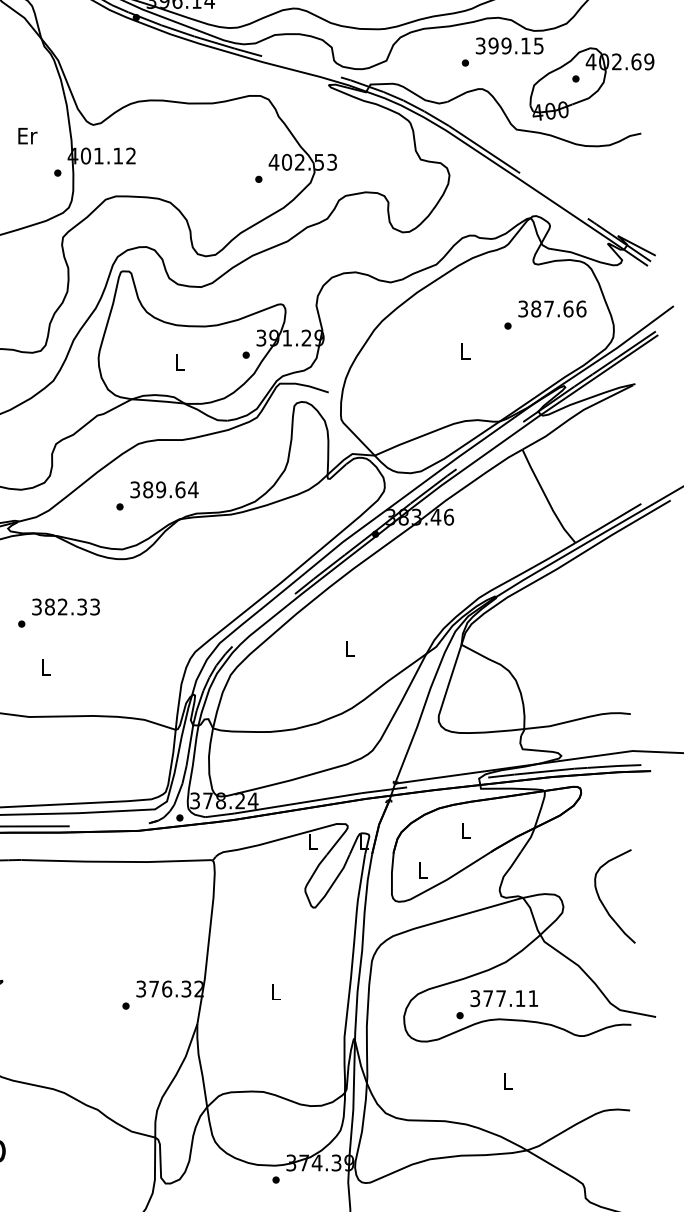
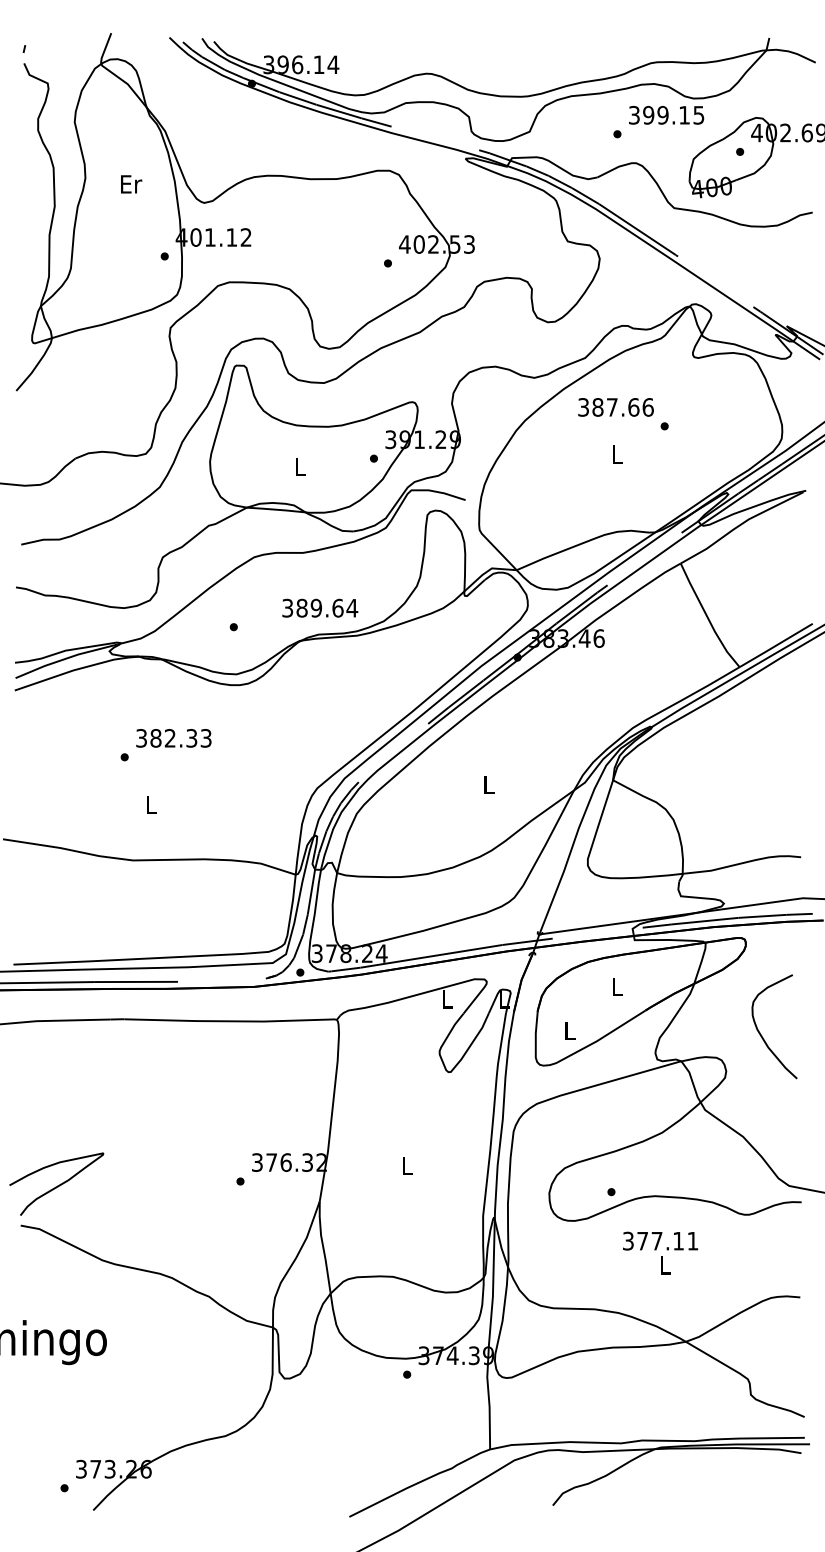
text: (27, 136) -> (131, 184), moved
text: (551, 309) -> (615, 407), moved
text: (164, 489) -> (320, 607), moved
curve: (604, 904) -> (762, 1035), moved
text: (504, 997) -> (660, 1240), moved

